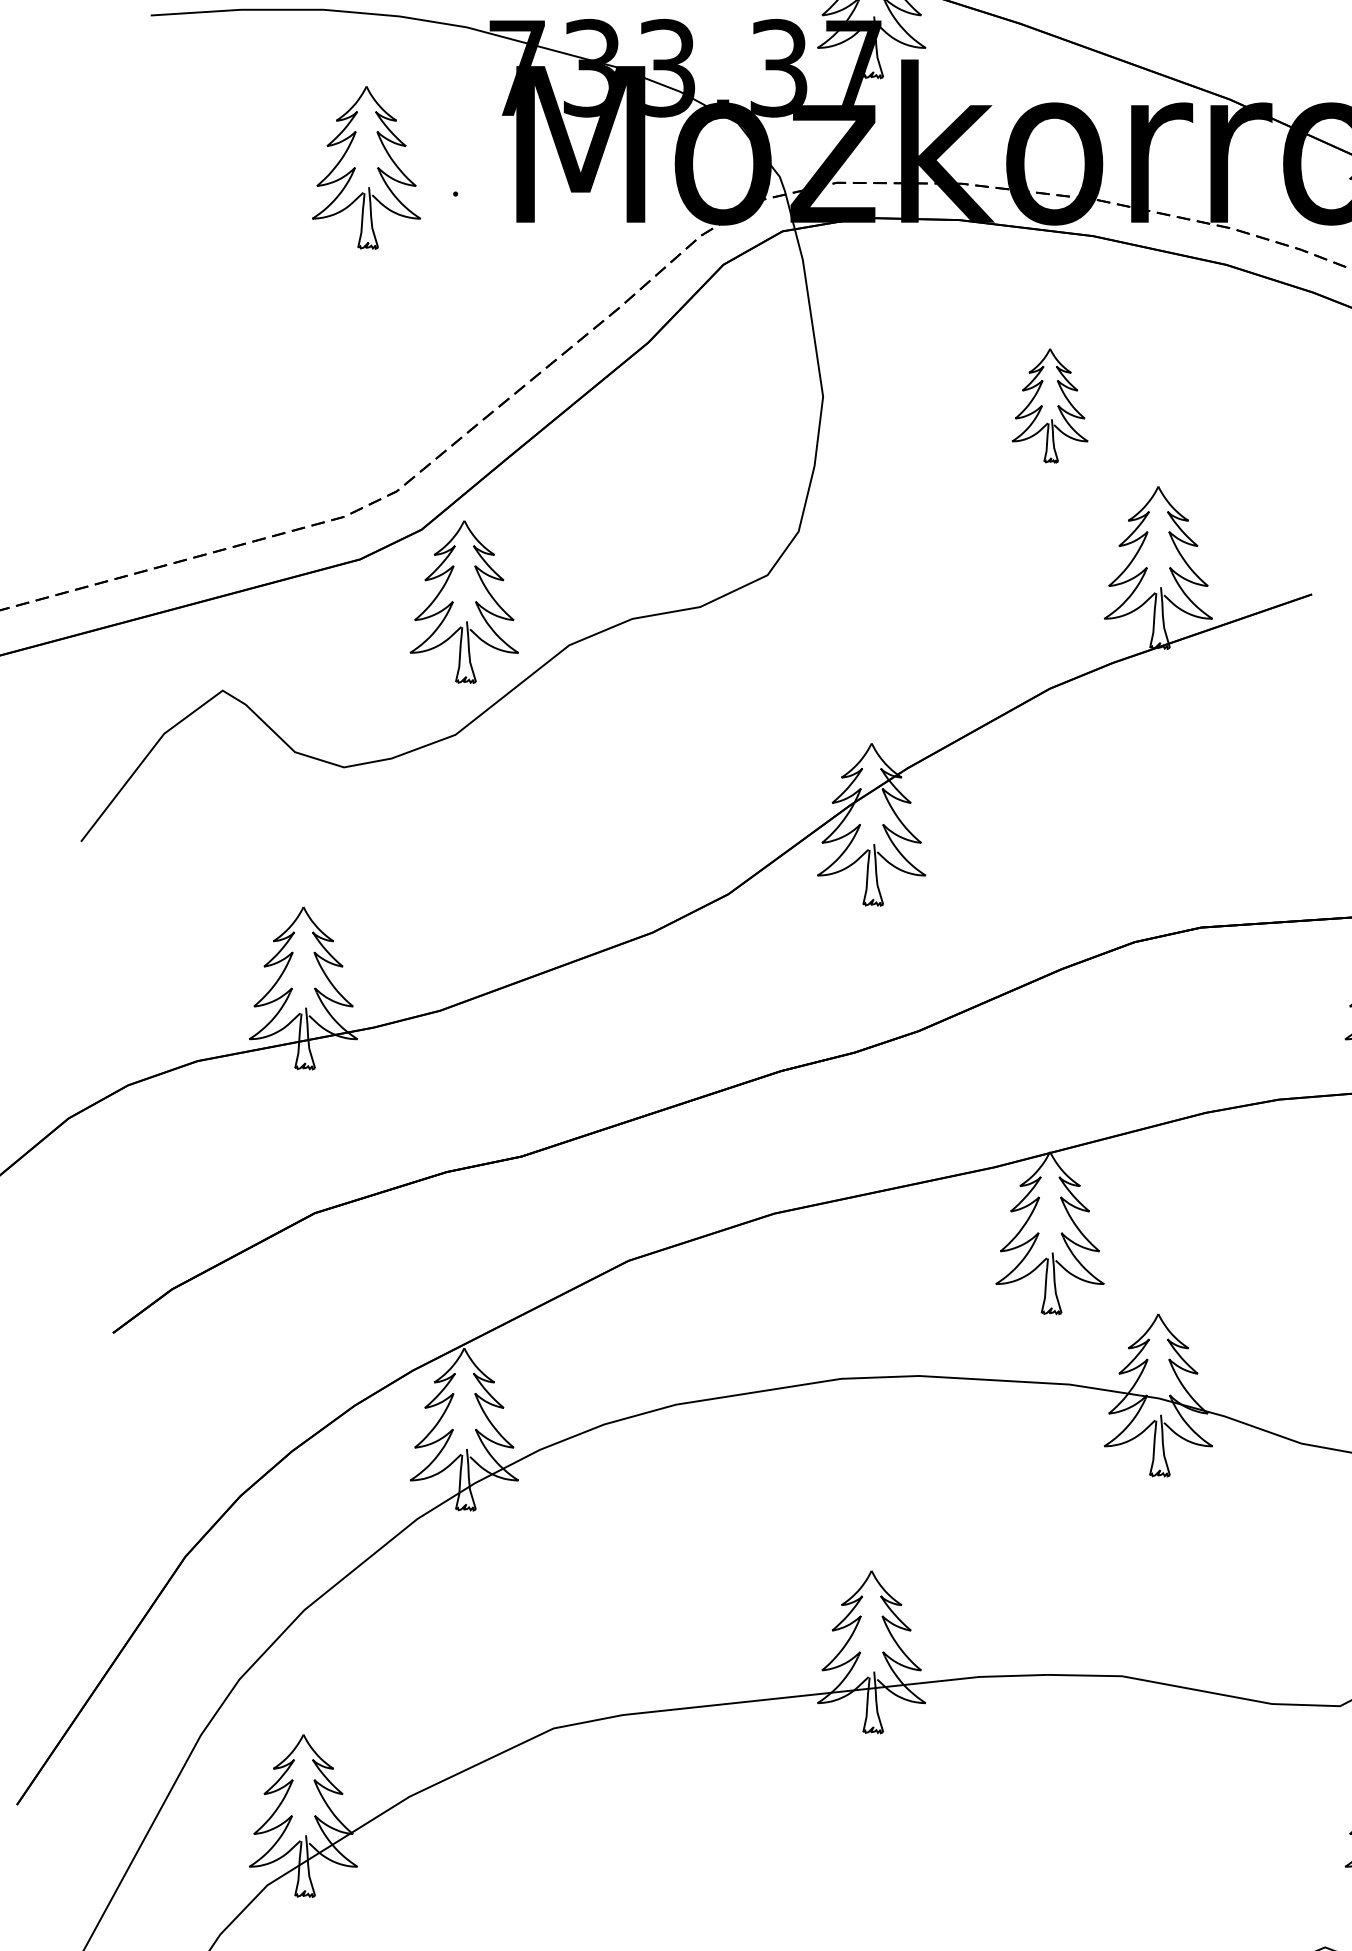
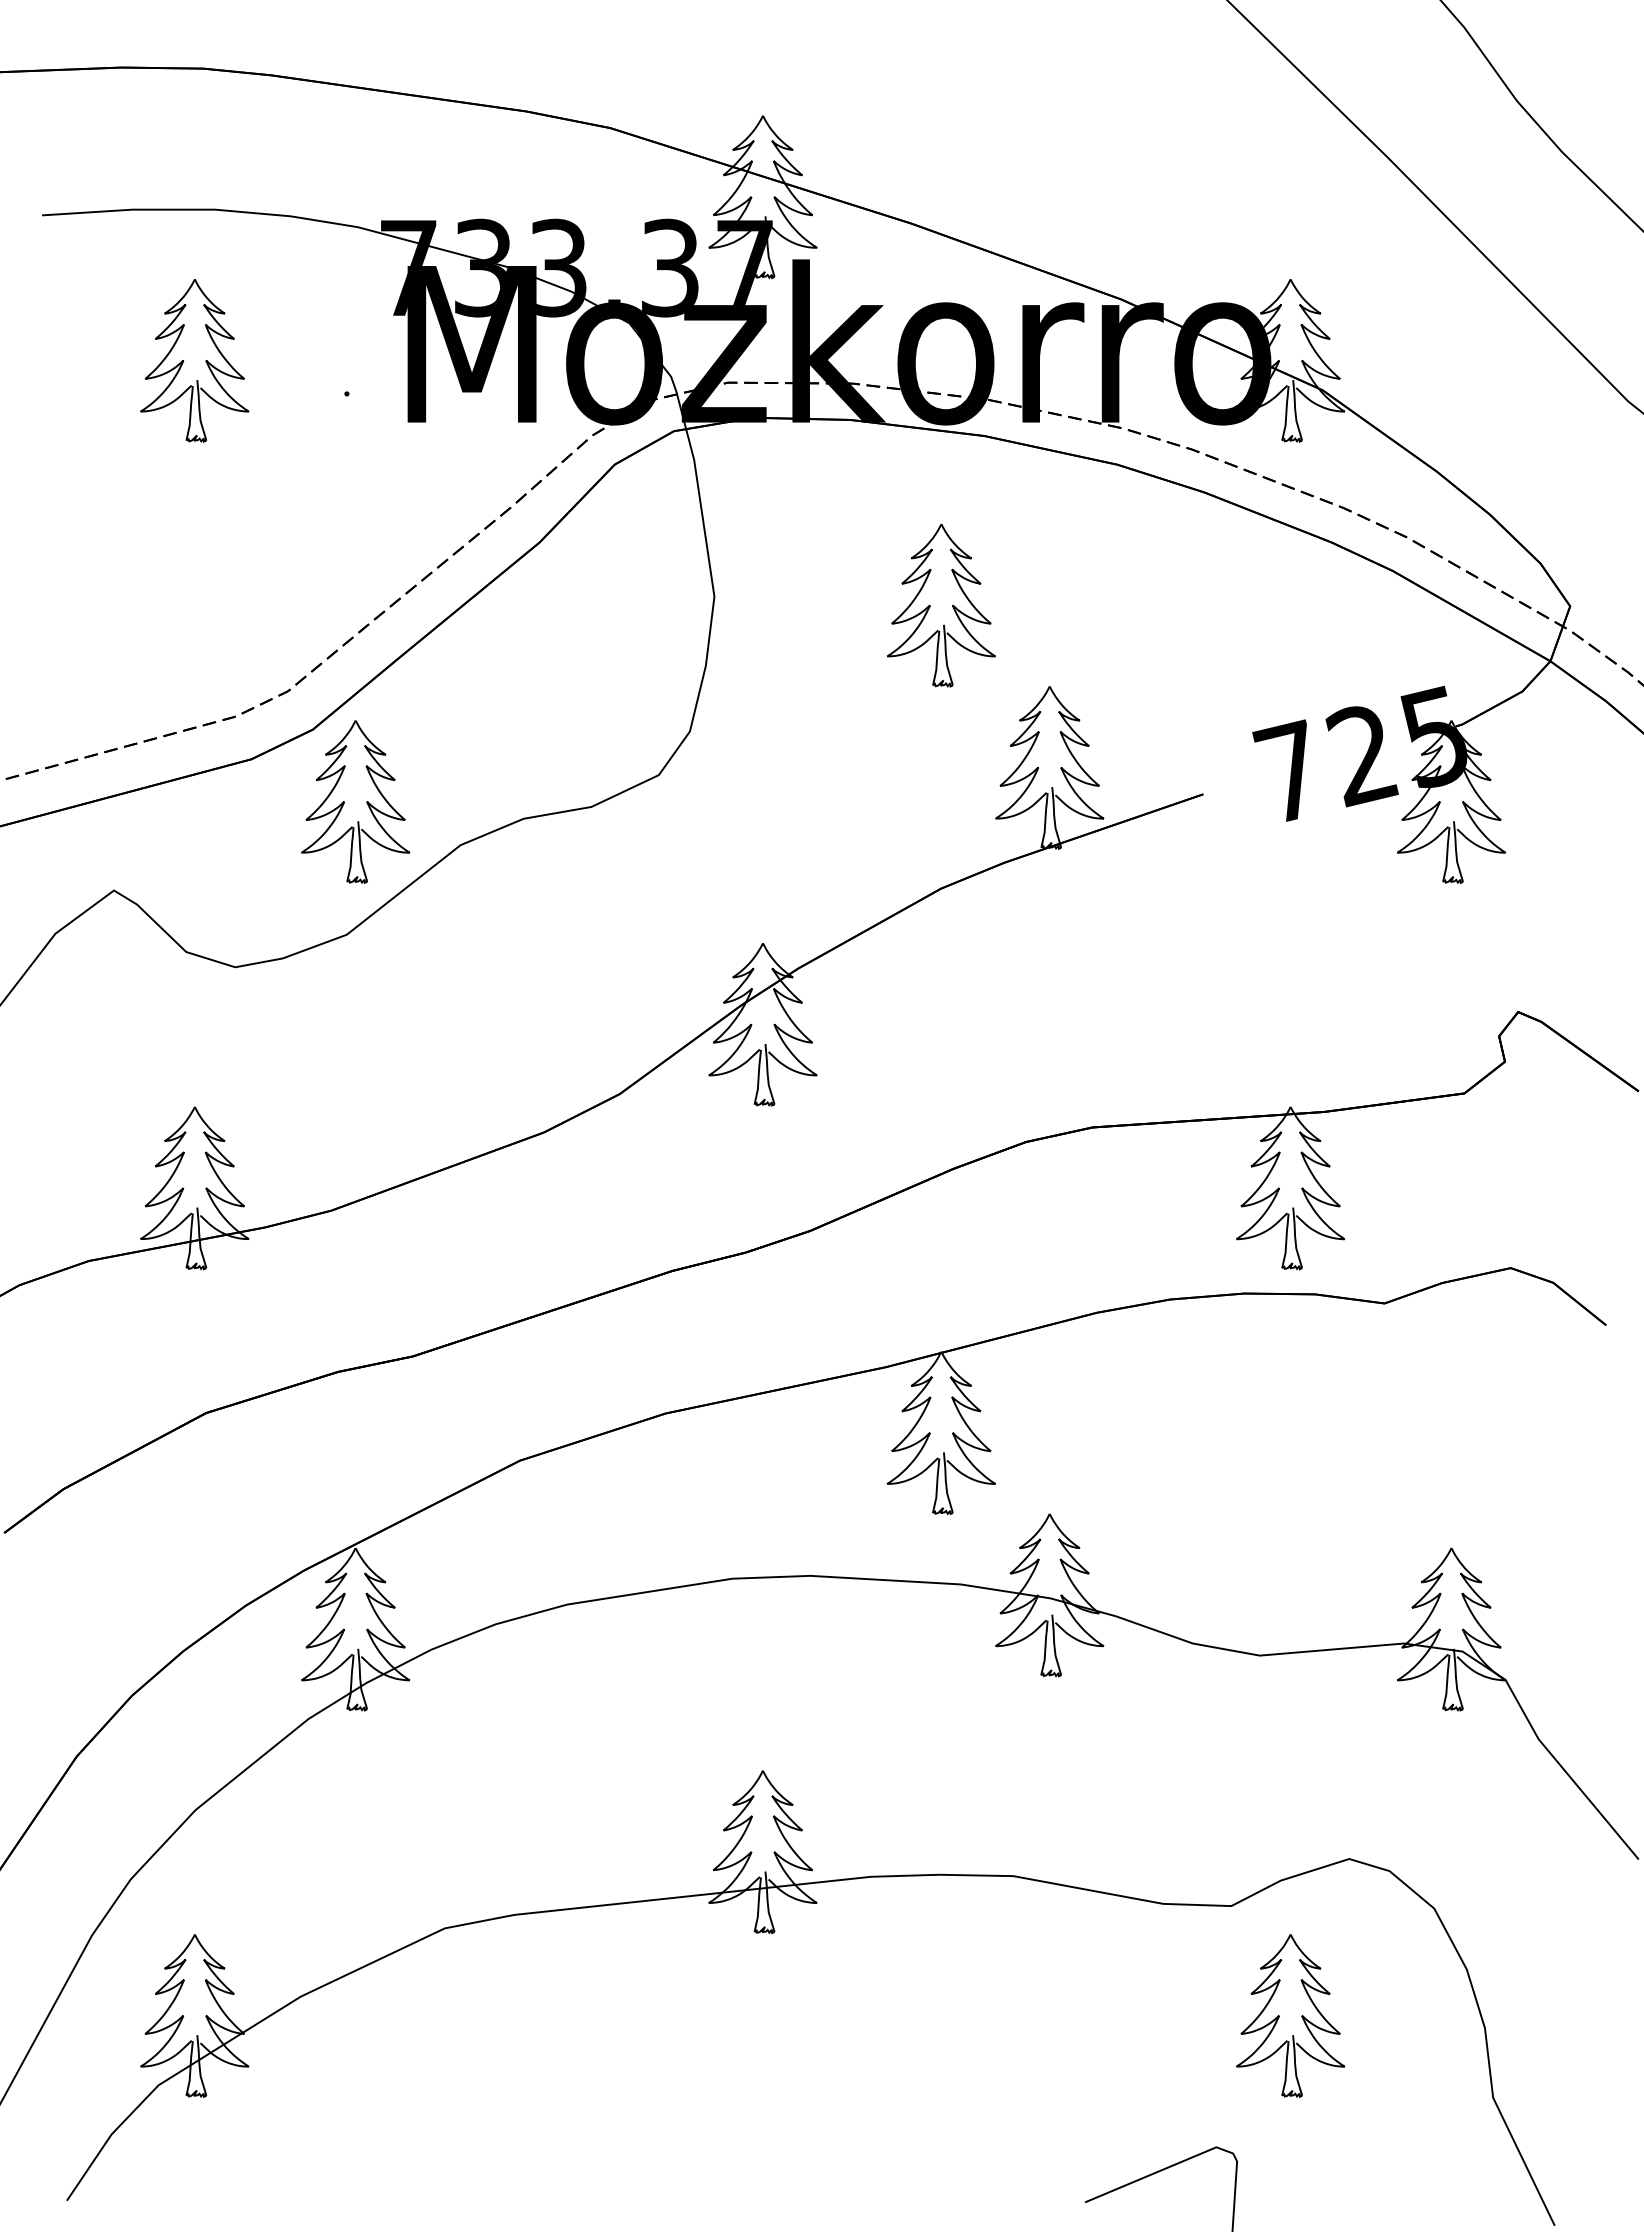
part: (366, 167) -> (194, 360), moved
part: (1050, 405) -> (941, 605), size x1.43

